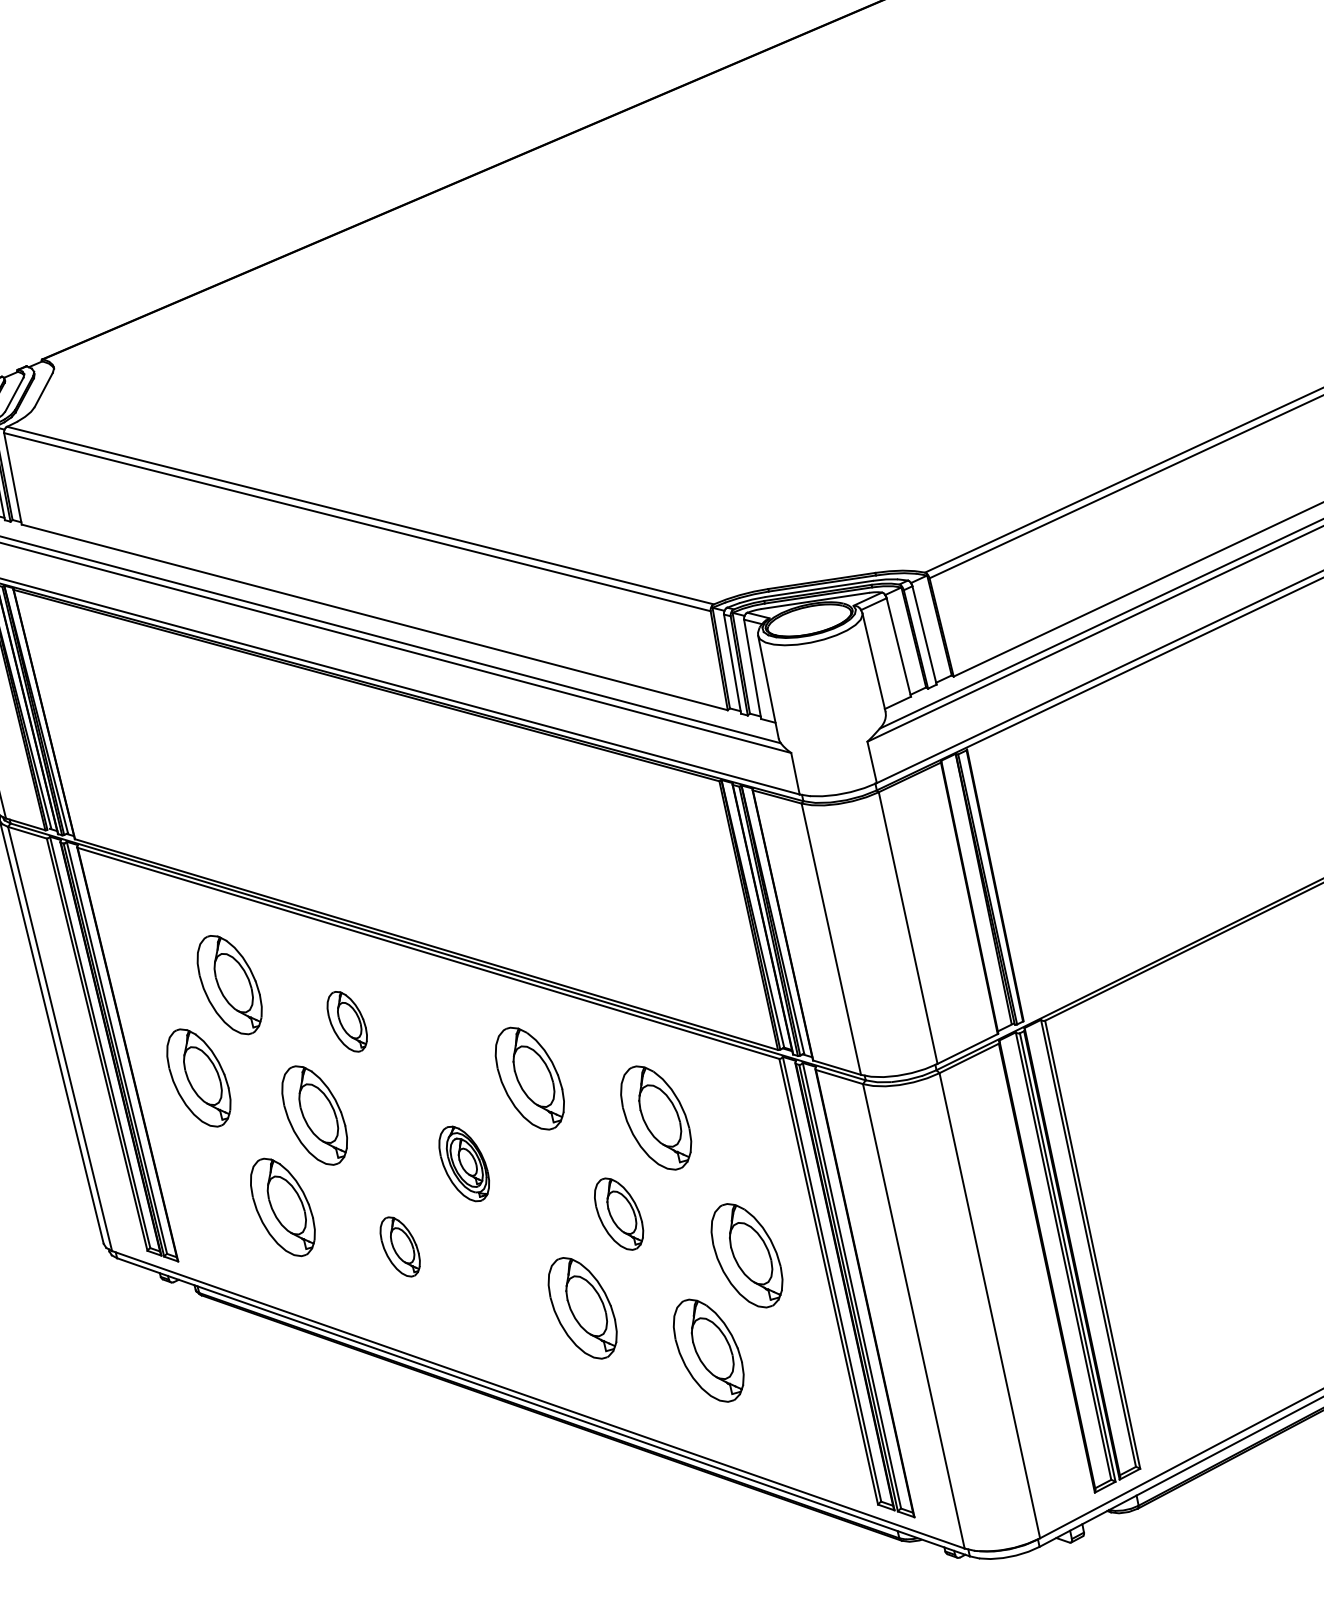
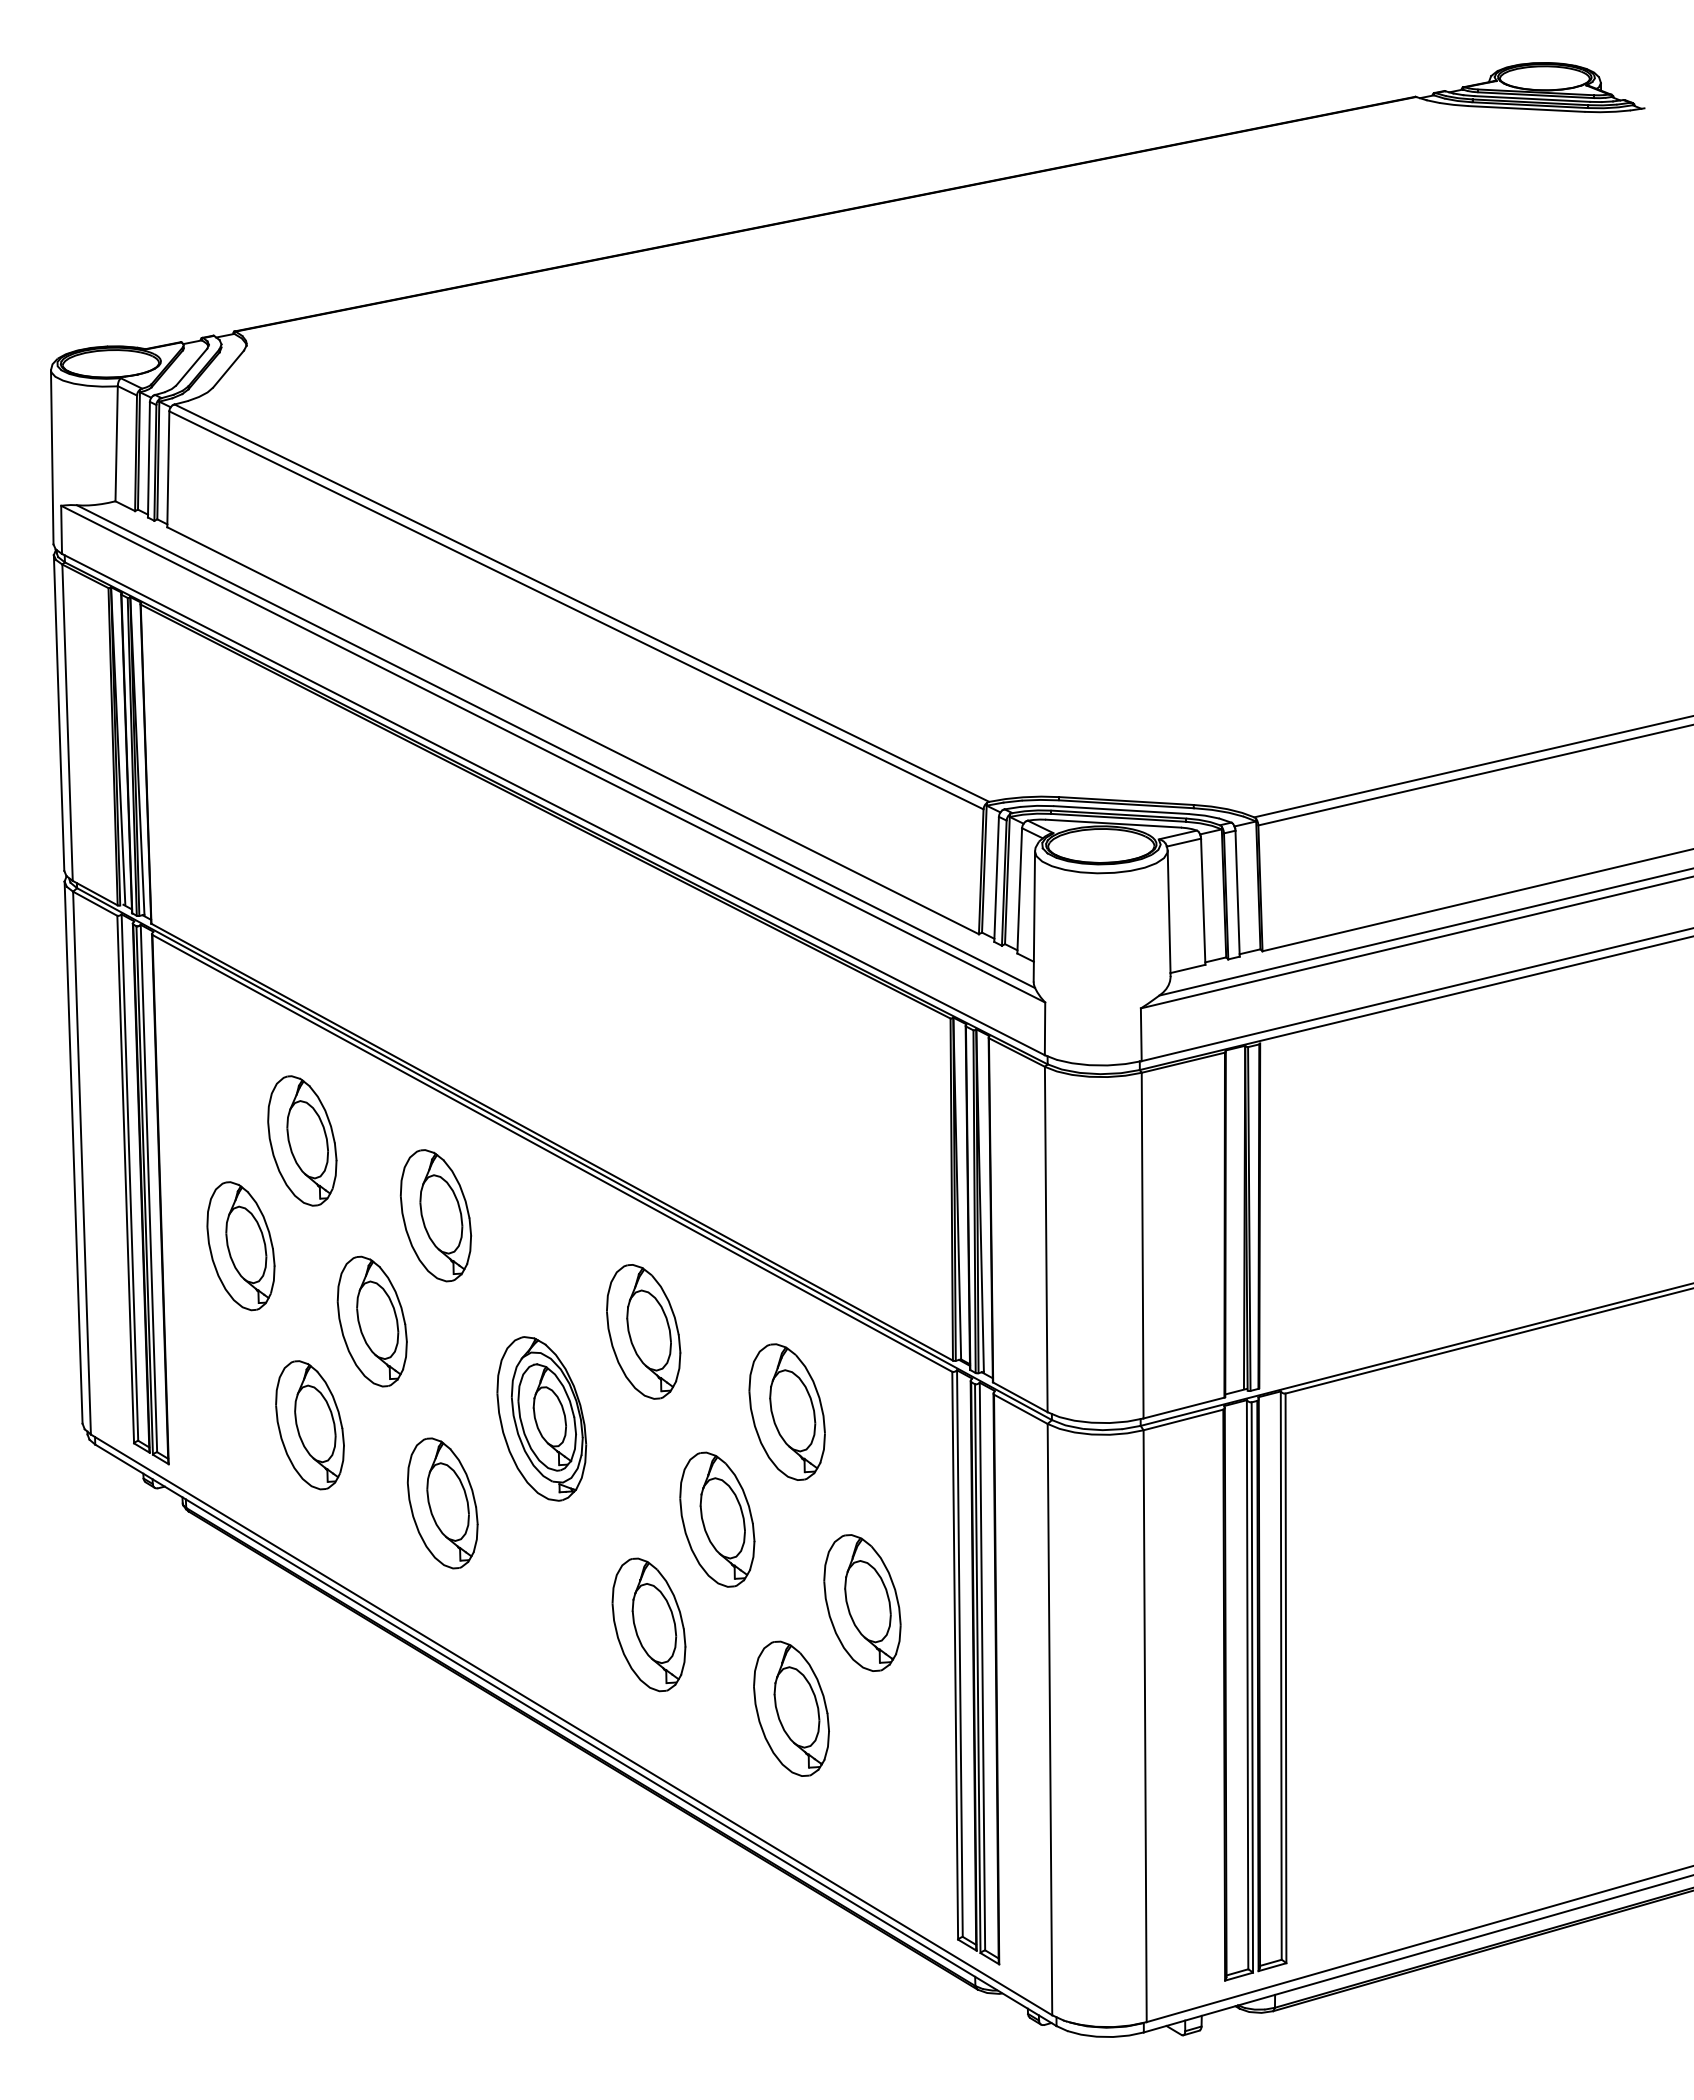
part: (346, 1021) -> (435, 1215), size x1.67
part: (463, 1163) -> (541, 1418), size x1.67
part: (619, 1214) -> (717, 1519), size x1.43
part: (400, 1247) -> (442, 1503), size x1.67

